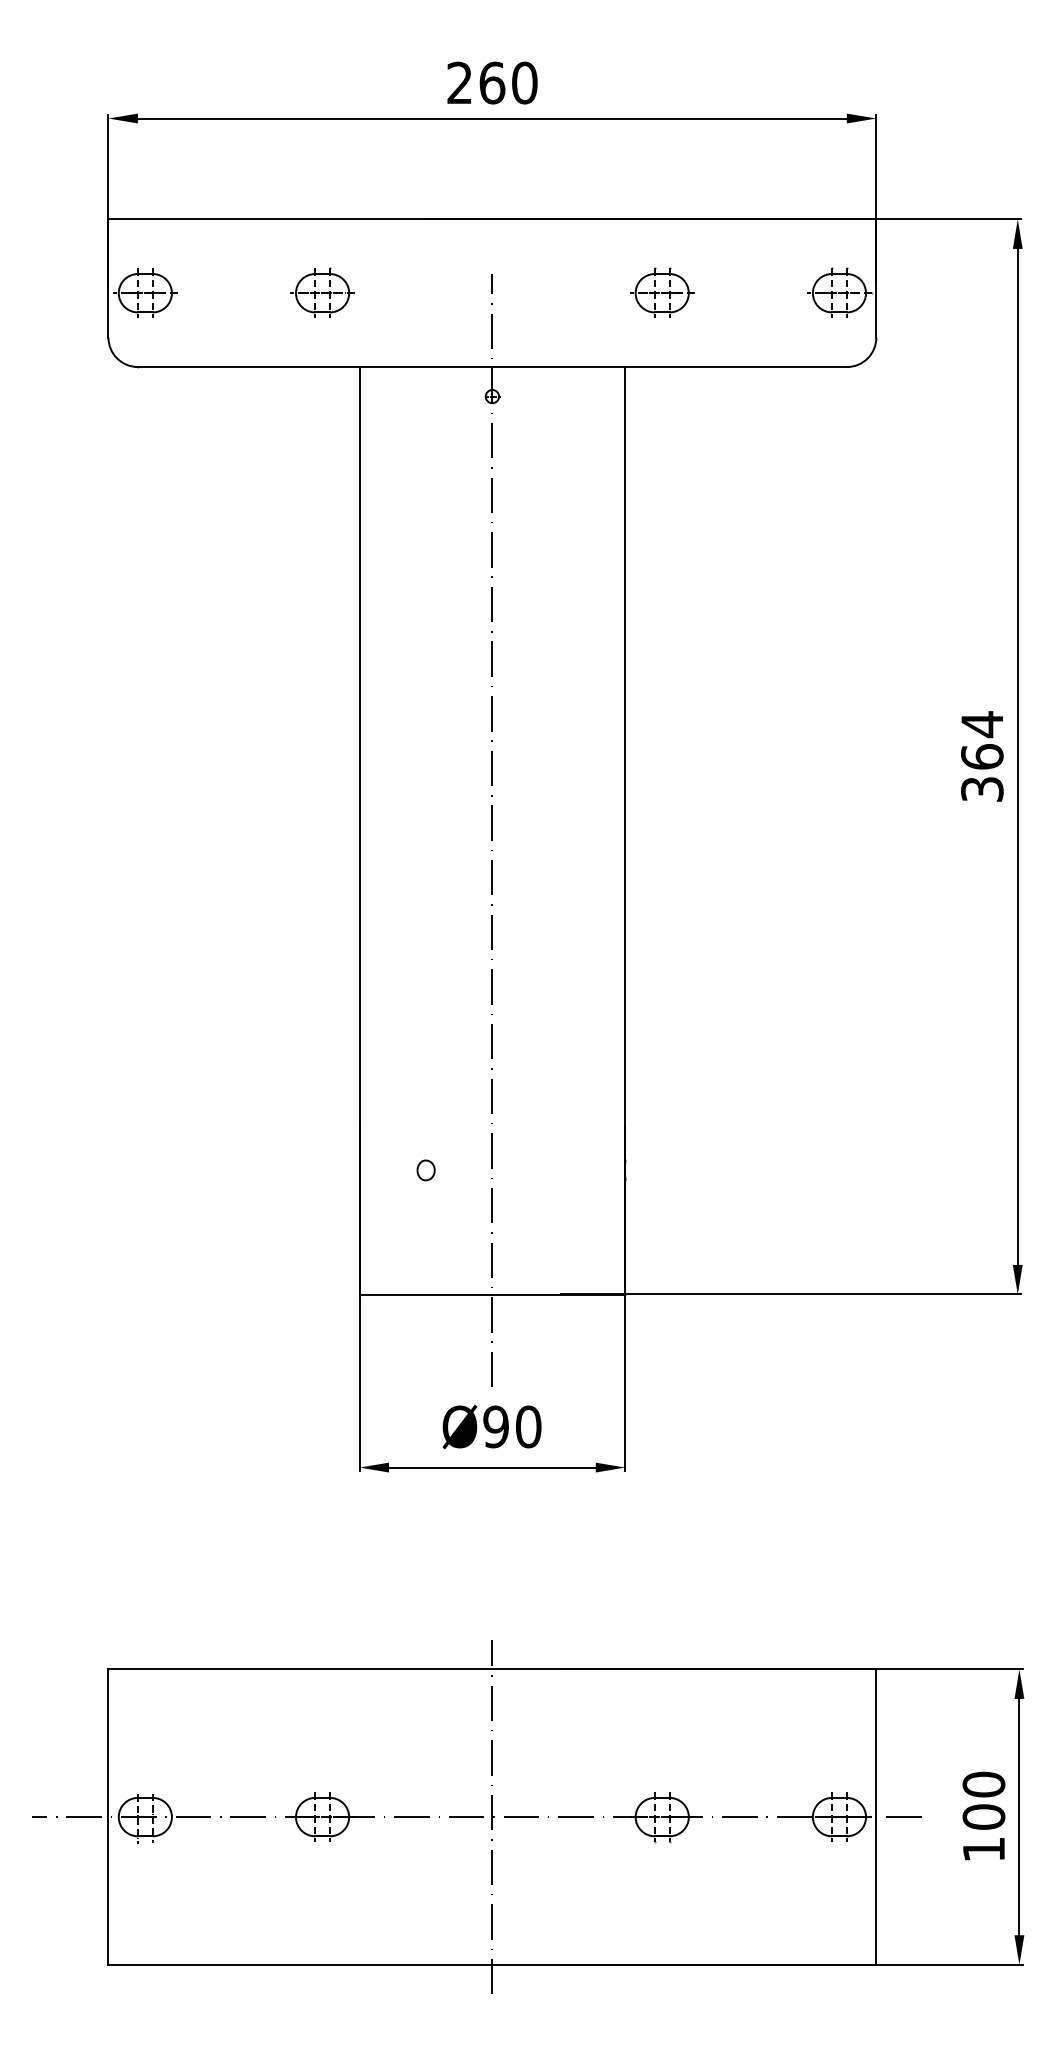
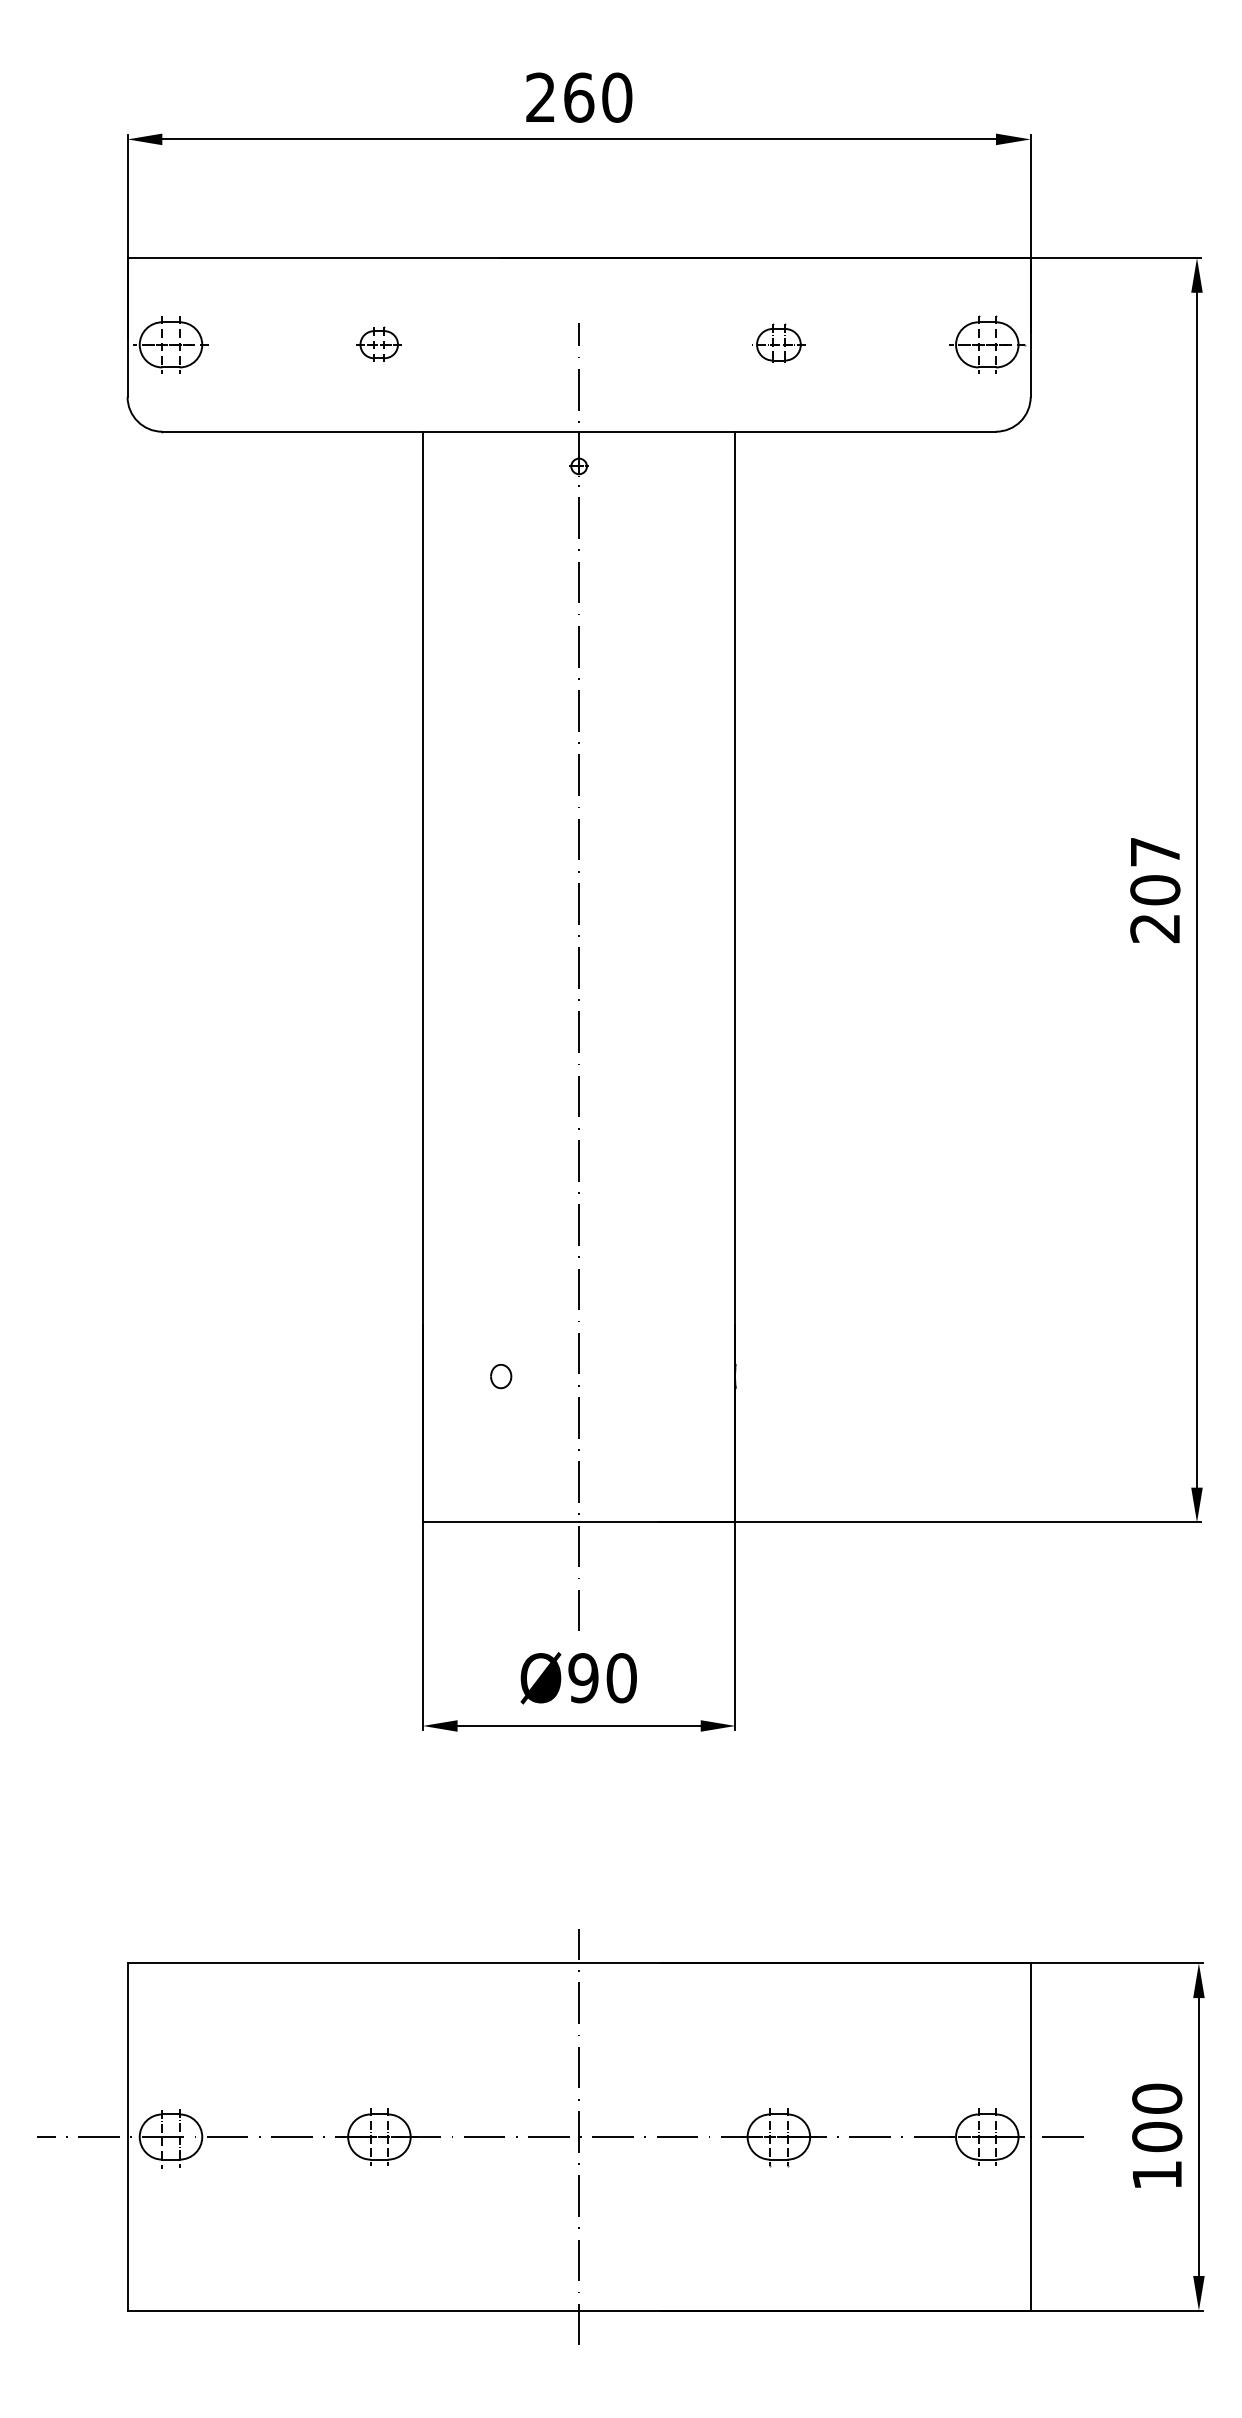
part: (321, 292) -> (378, 344), size x0.6
part: (661, 292) -> (778, 344), size x0.7
text: (982, 756) -> (1155, 889), 364 -> 207

